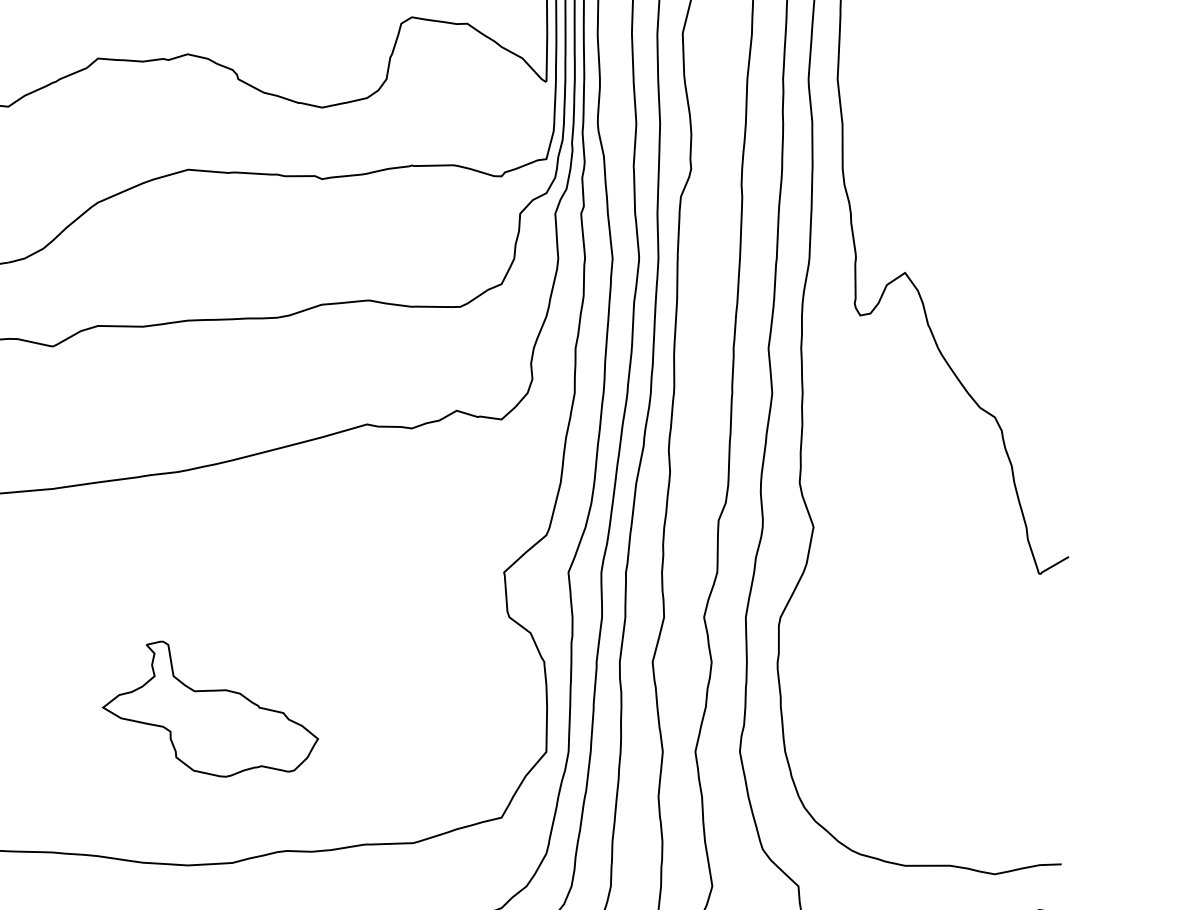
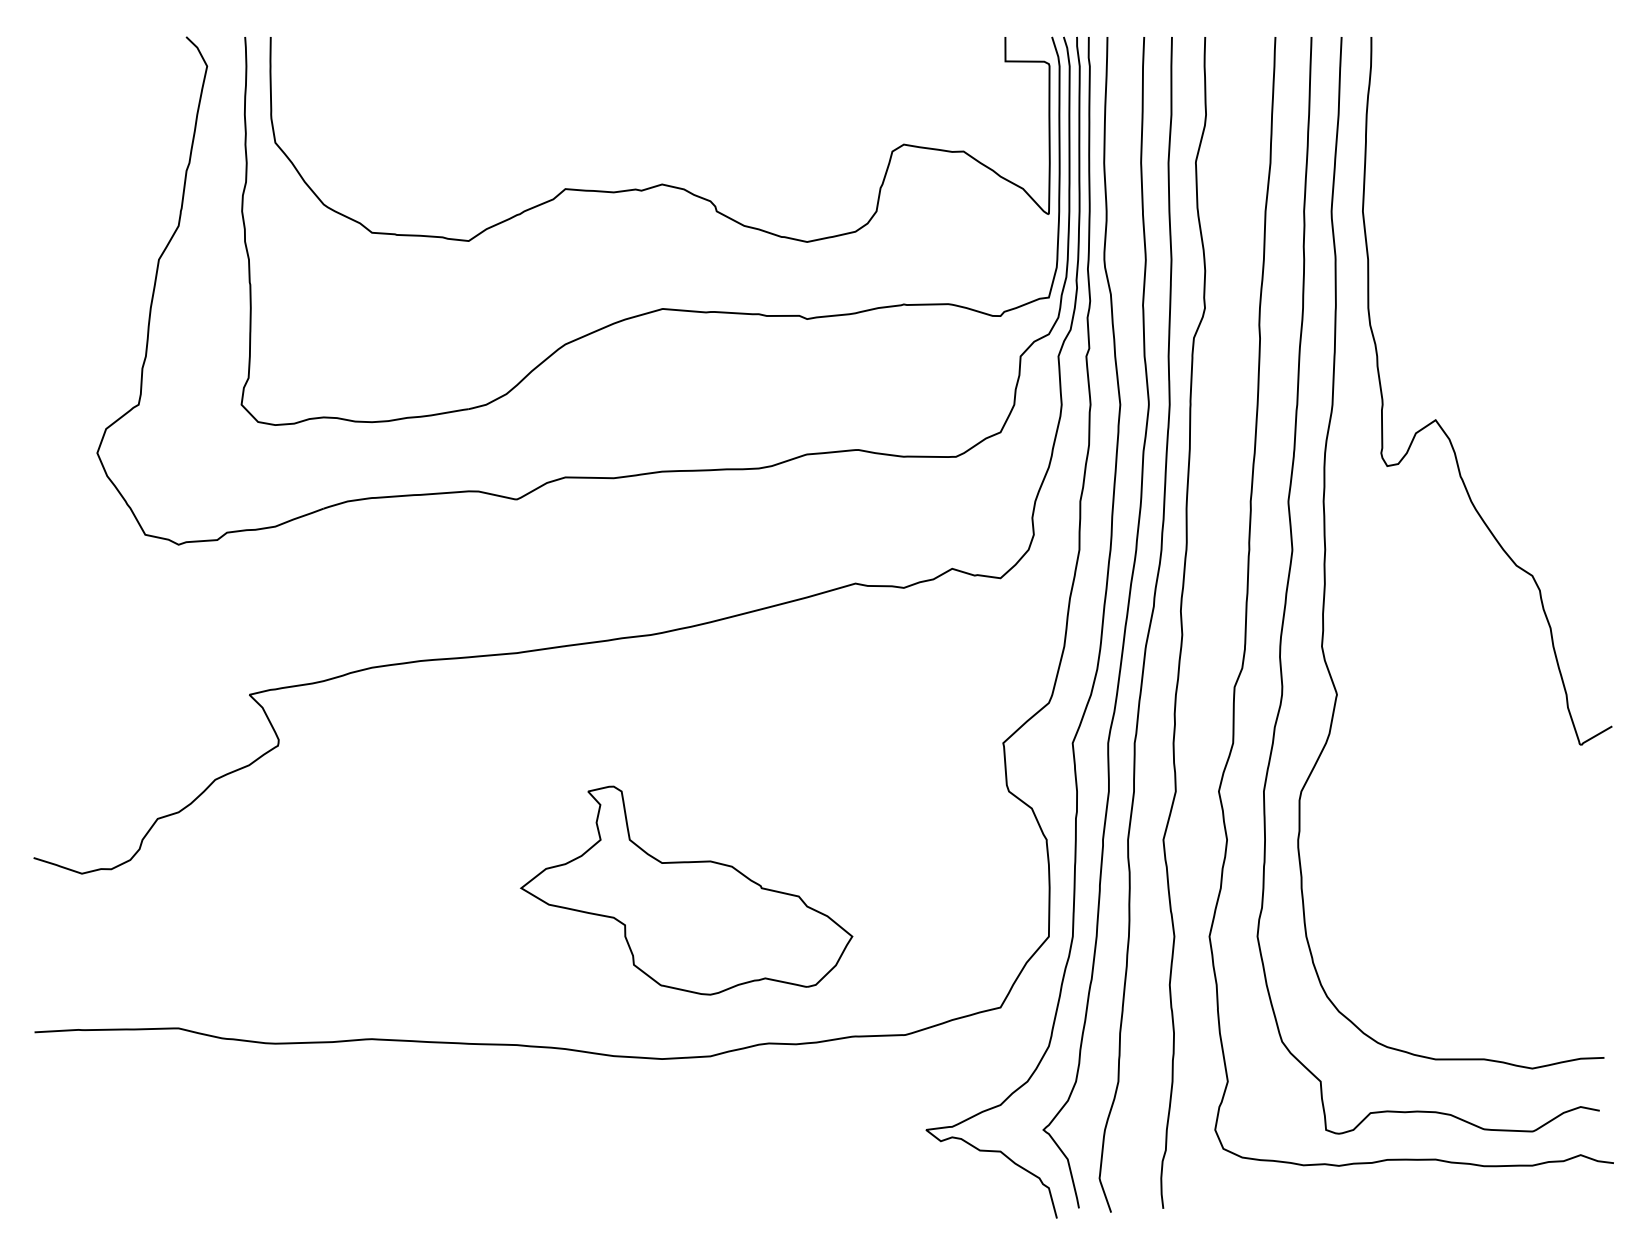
part: (210, 709) -> (686, 890), size x1.43

